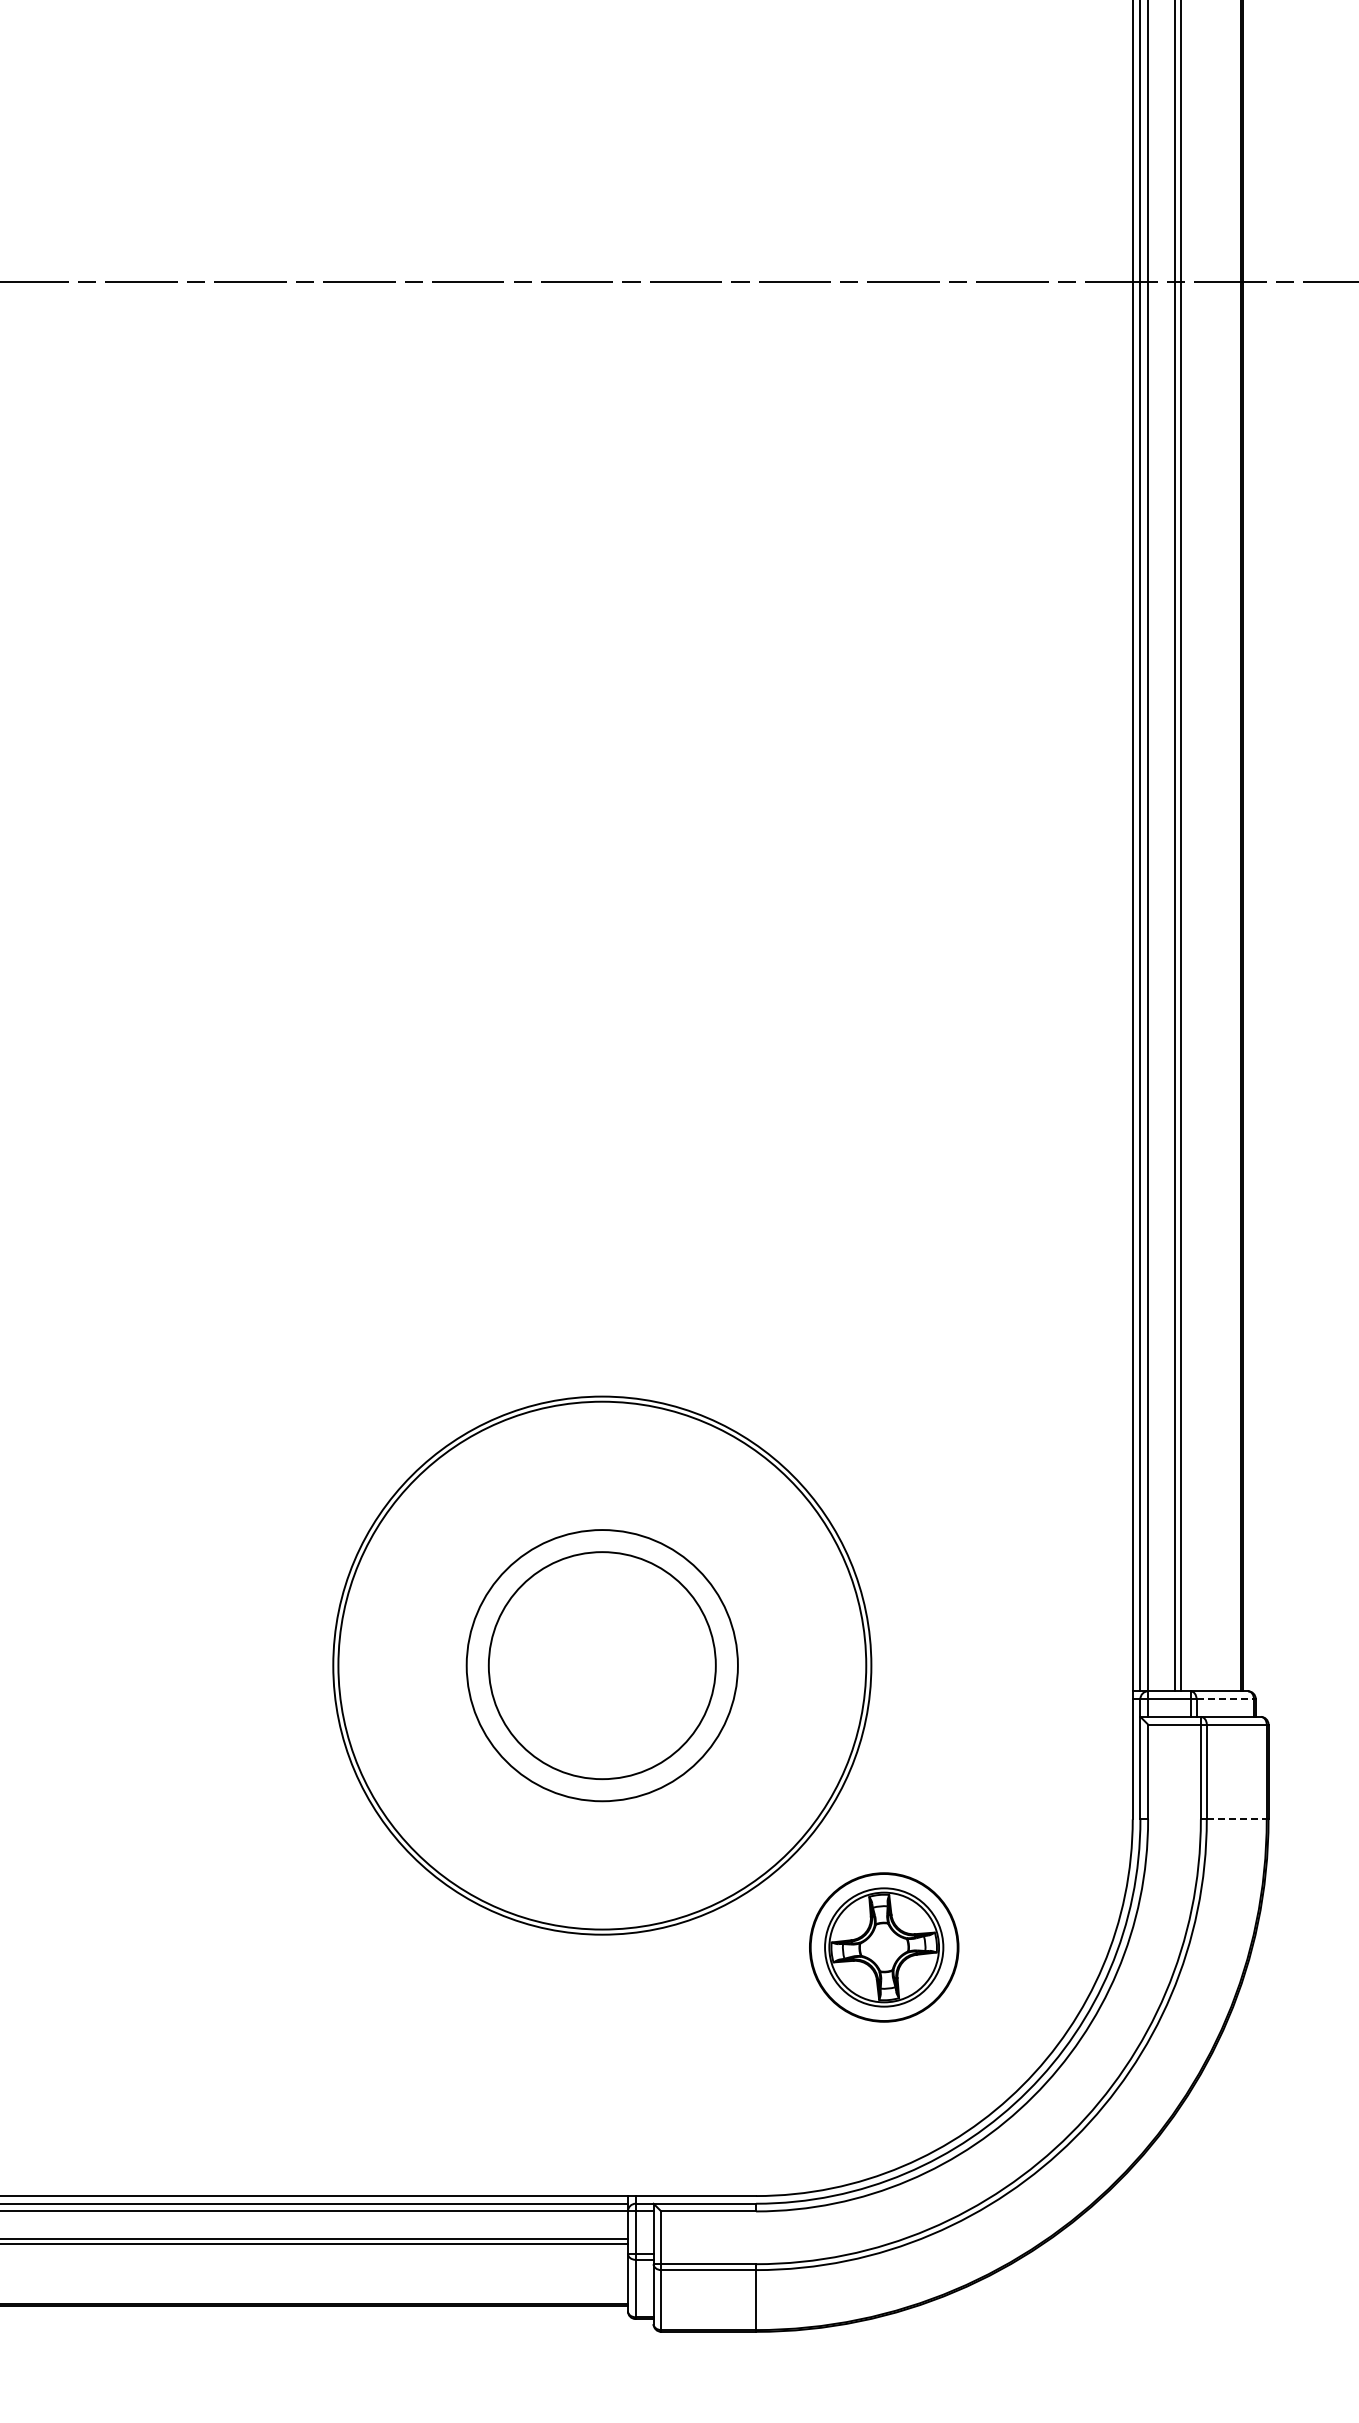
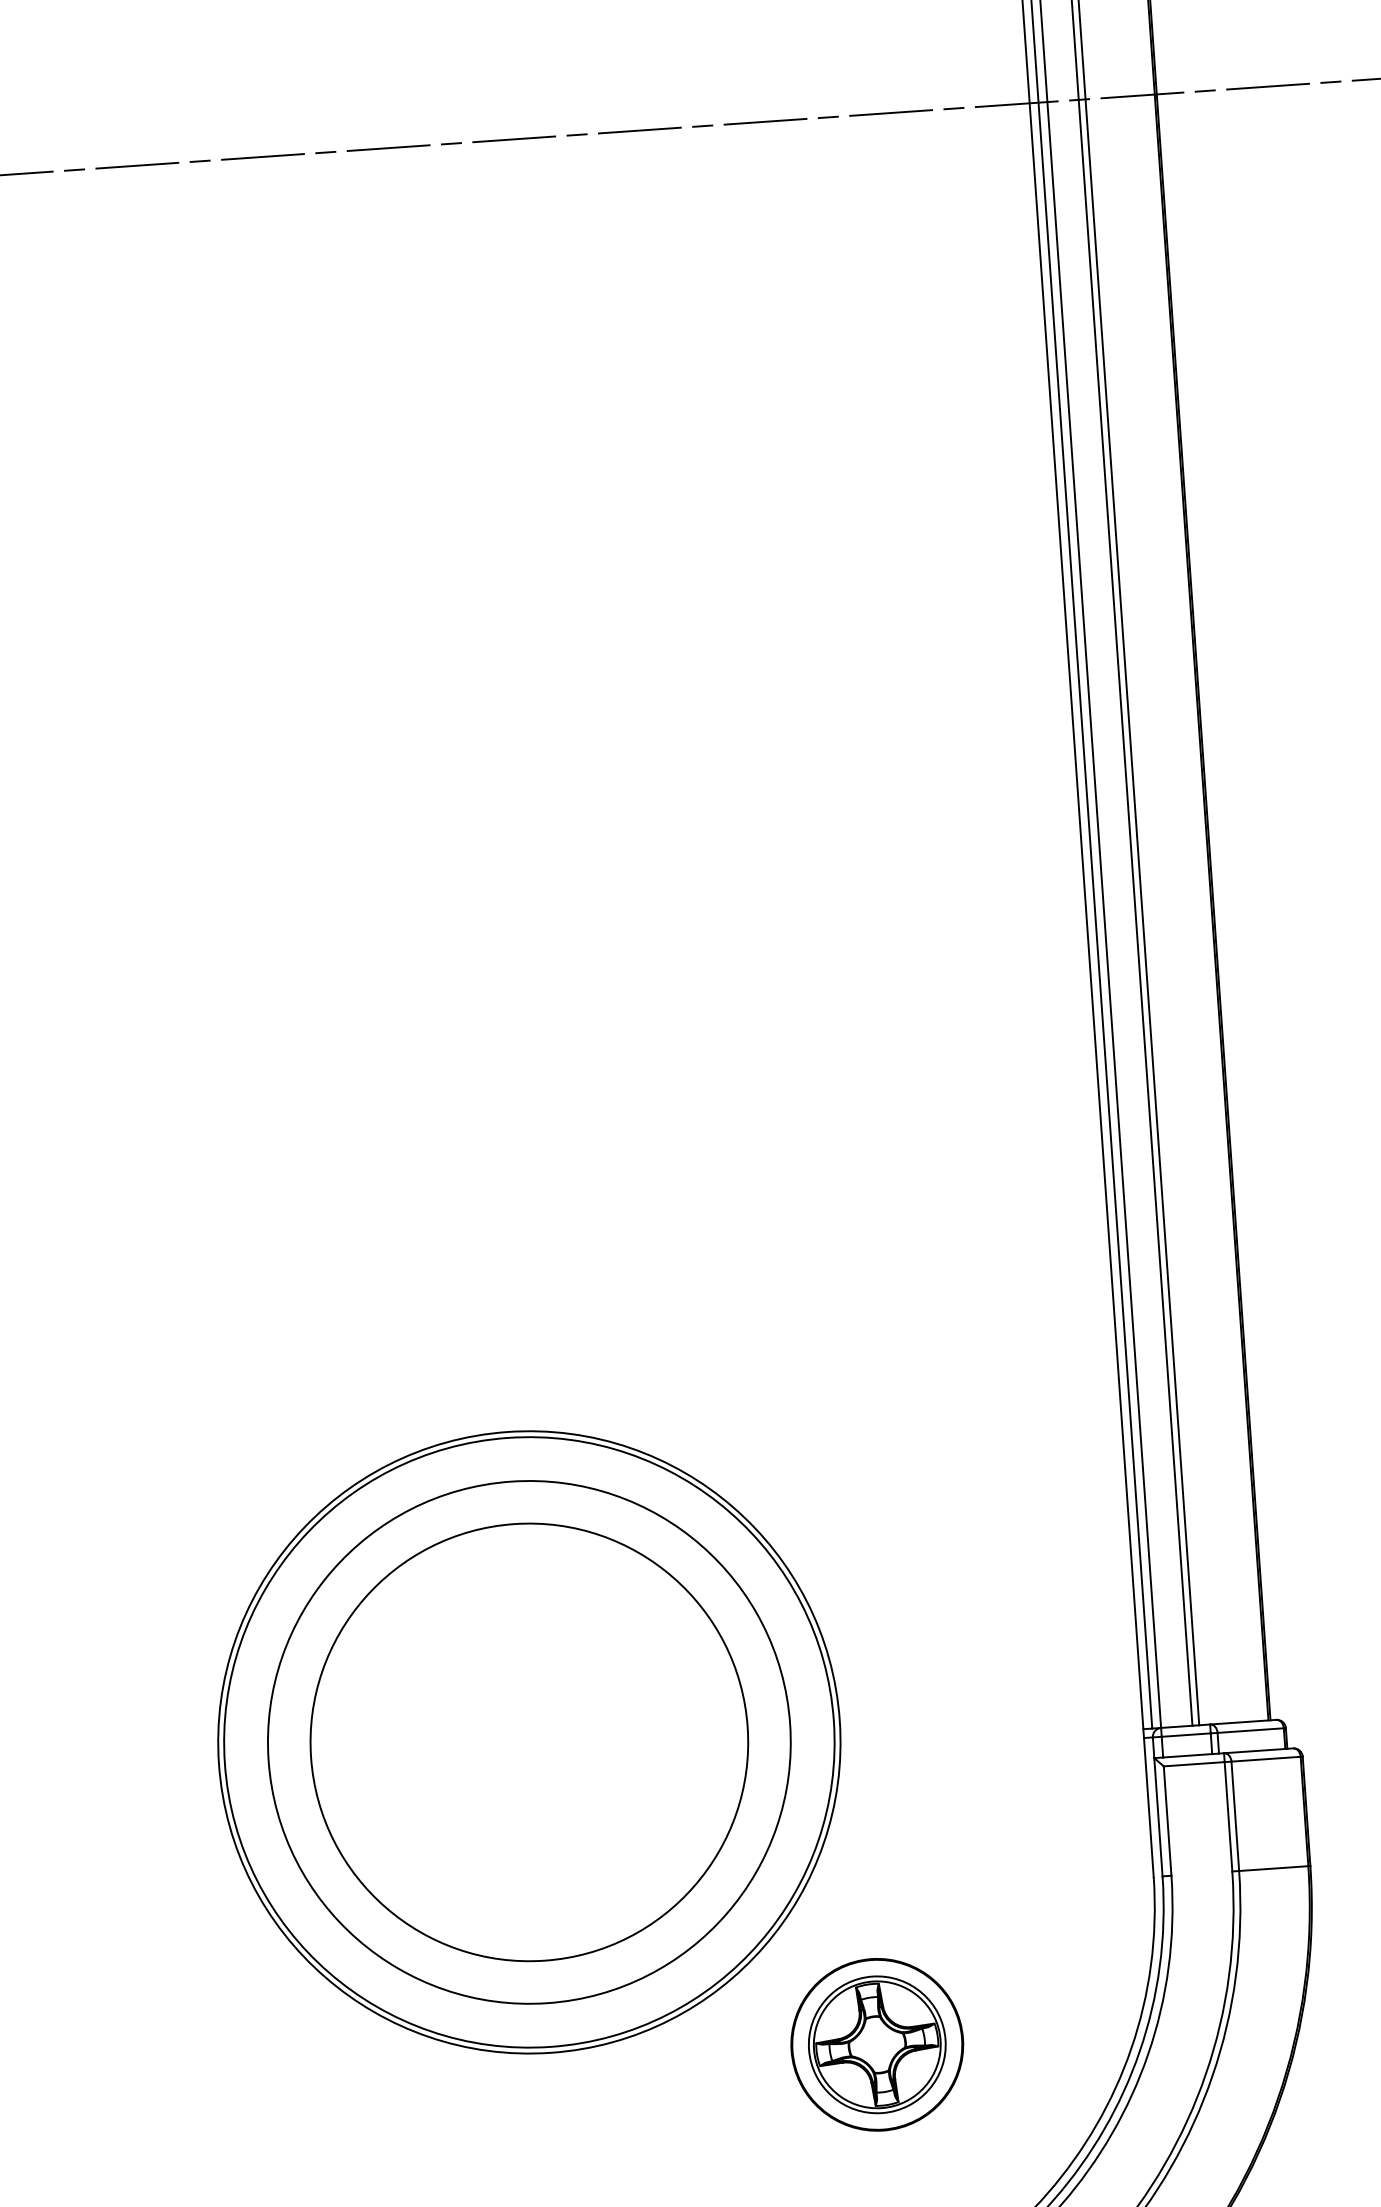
circle: (602, 1665) -> (529, 1742), size x1.67
circle: (602, 1665) -> (529, 1742), size x1.67
line: (1225, 1698) -> (1250, 1730), dashed -> solid
line: (1236, 1819) -> (1273, 1868), dashed -> solid

